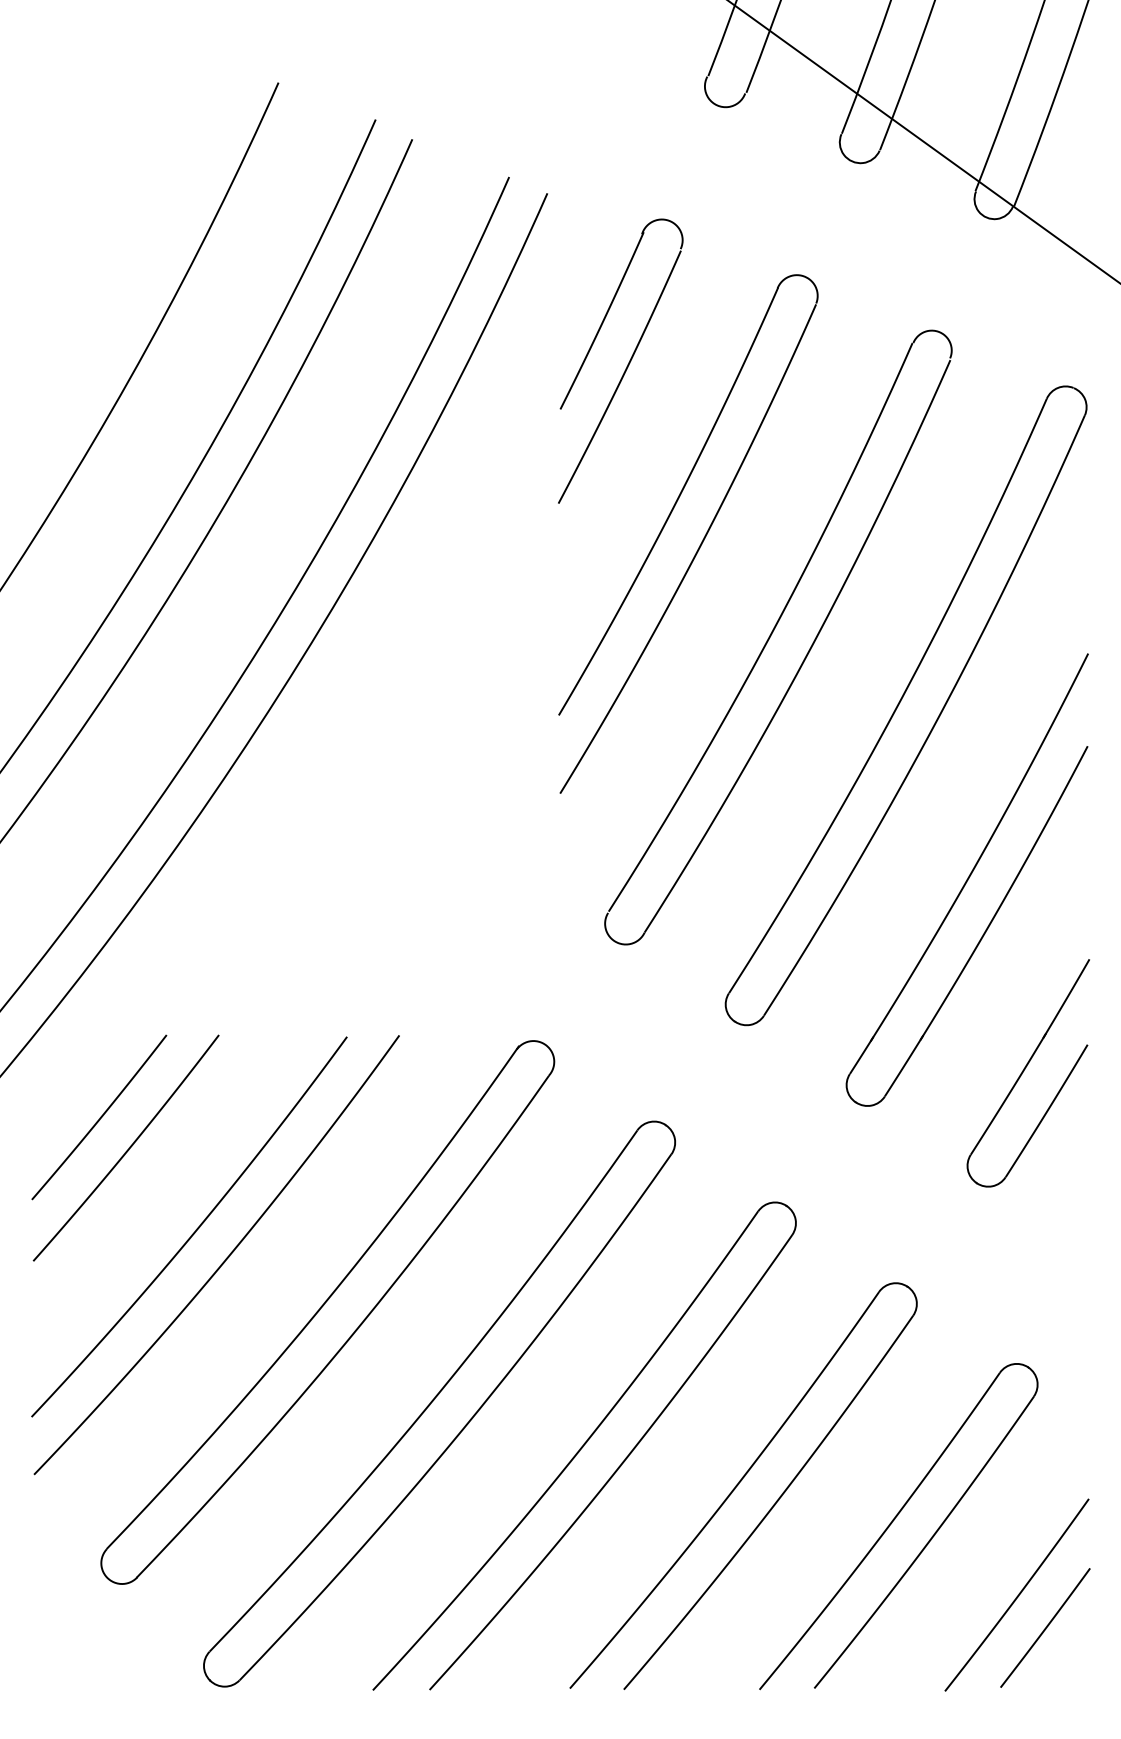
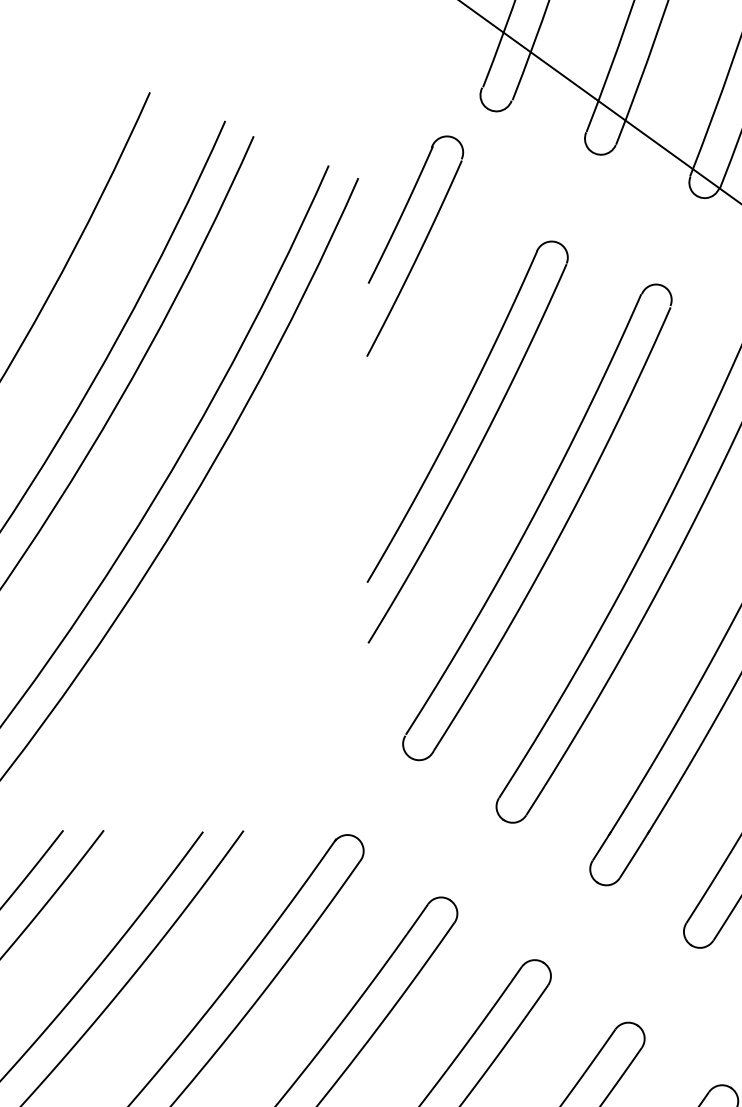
part: (627, 364) -> (420, 248), moved

